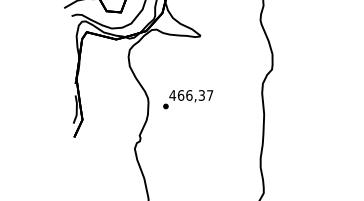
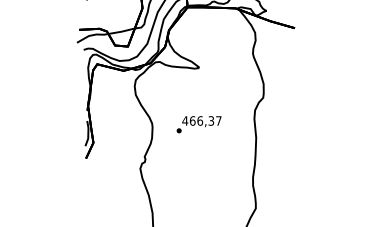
text: (187, 99) -> (198, 124), moved

